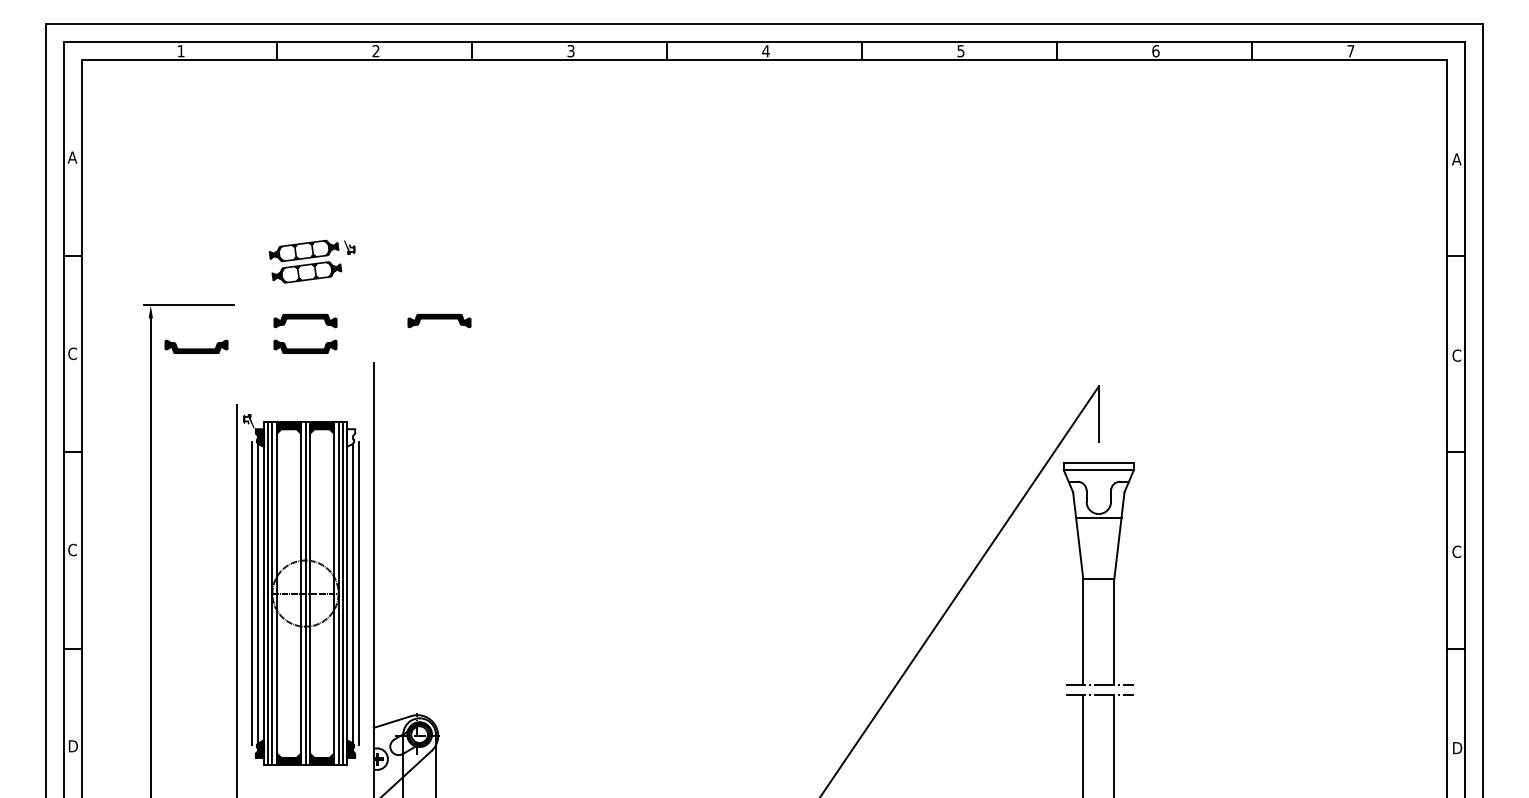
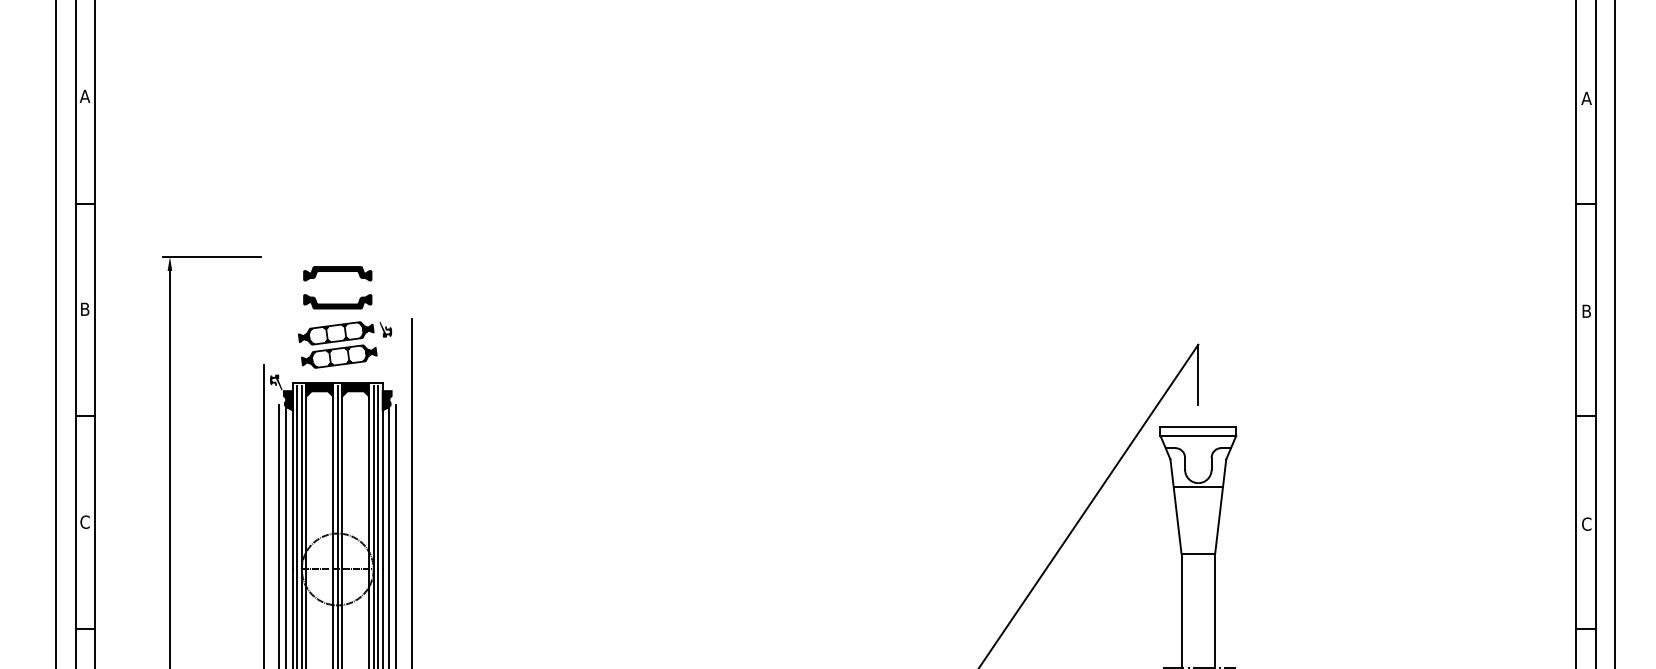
part: (311, 261) -> (344, 344), moved
part: (439, 320) -> (483, 273), removed
part: (196, 346) -> (219, 301), removed
text: (72, 353) -> (84, 308), C -> B
text: (1456, 355) -> (1586, 311), C -> B
fill: (350, 438) -> (386, 401), added

